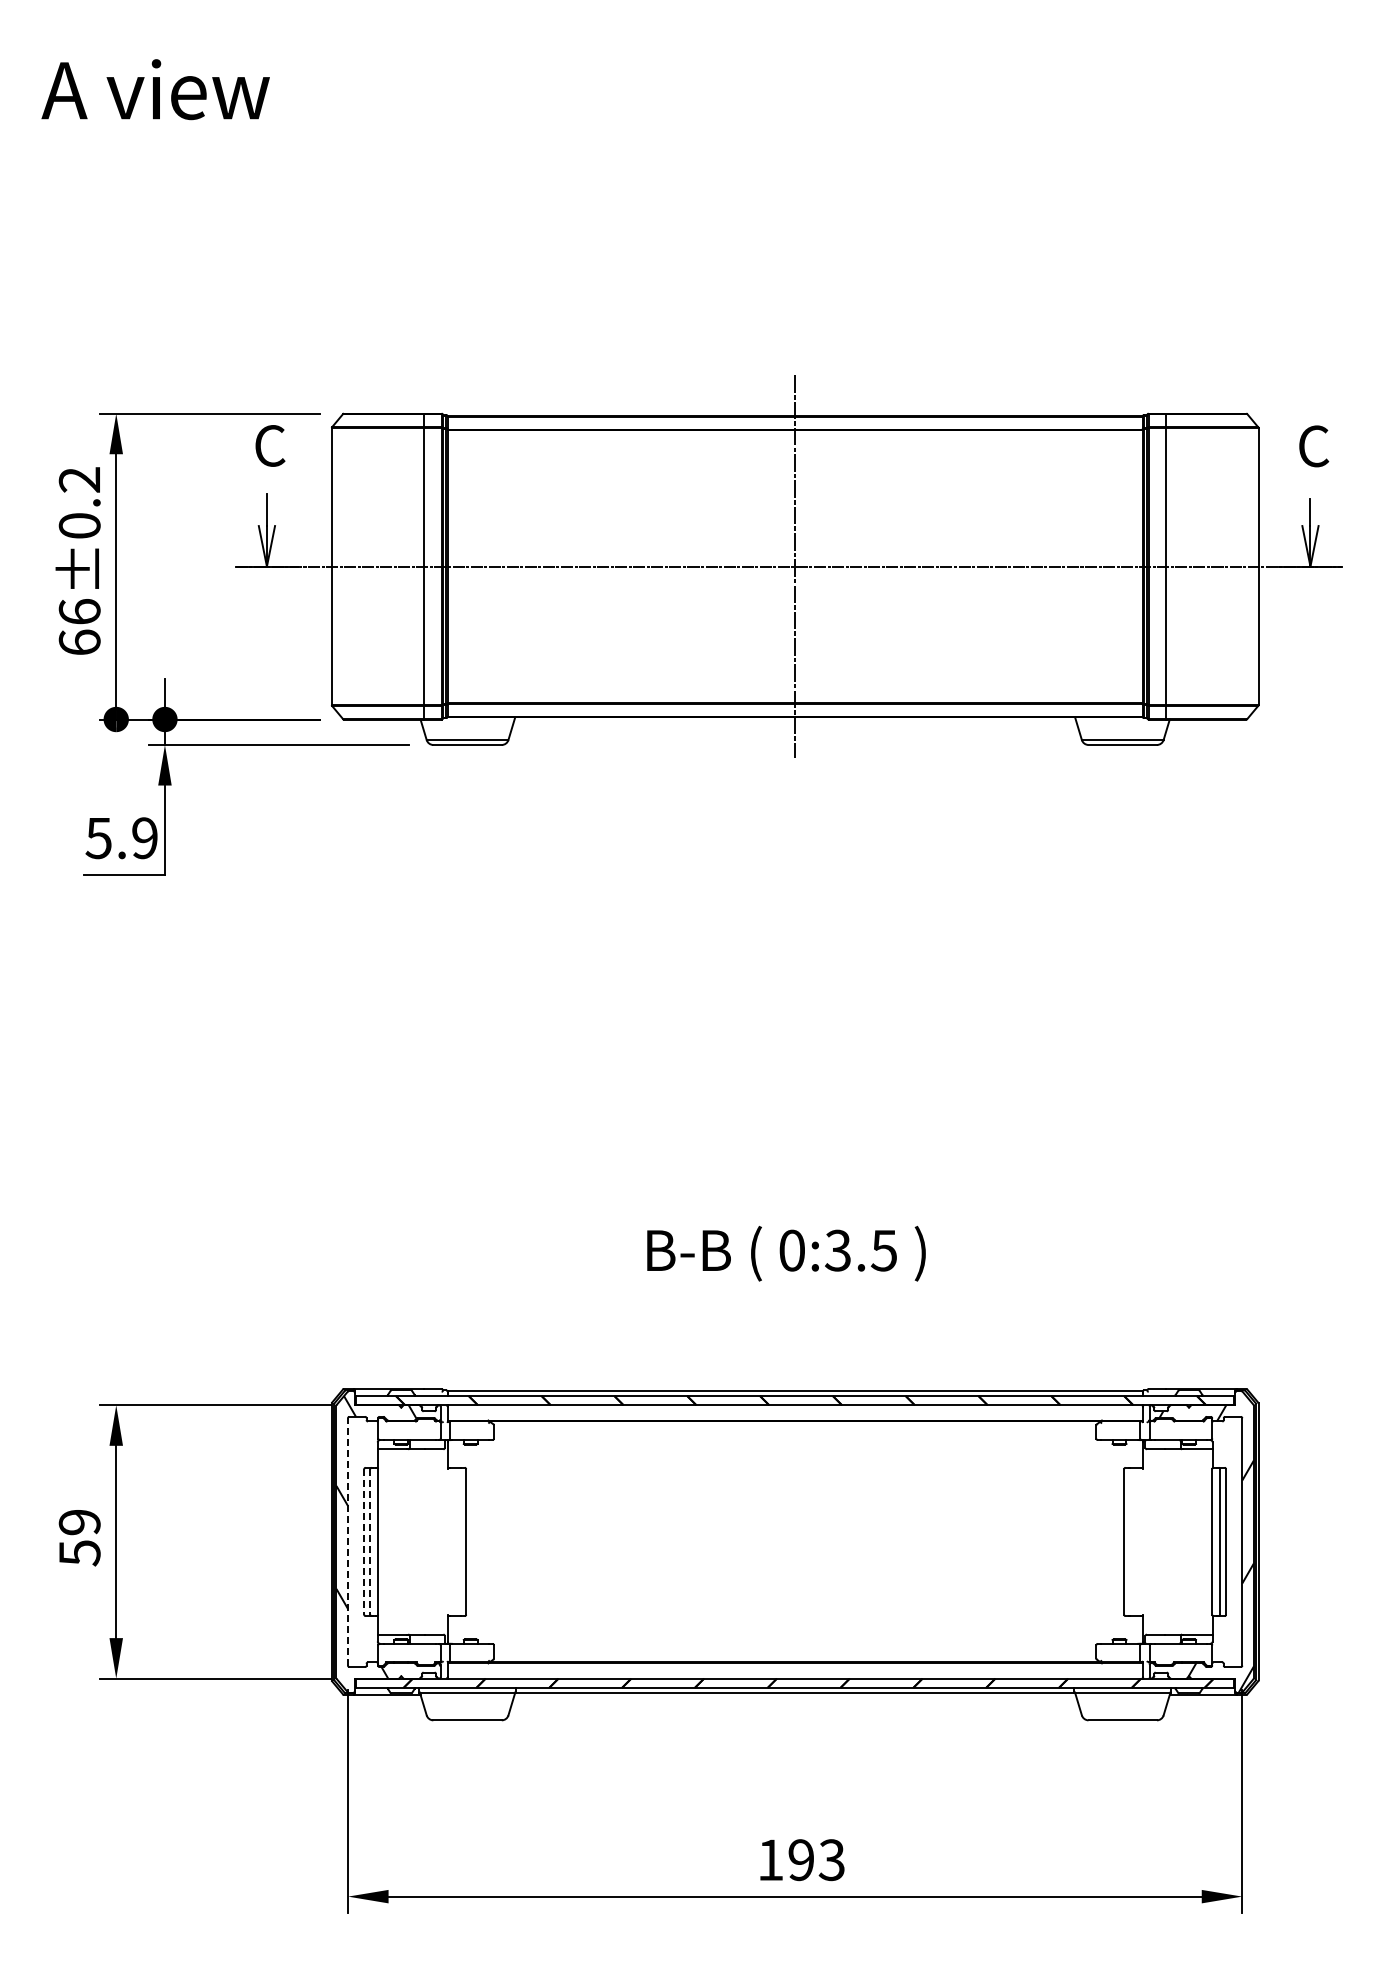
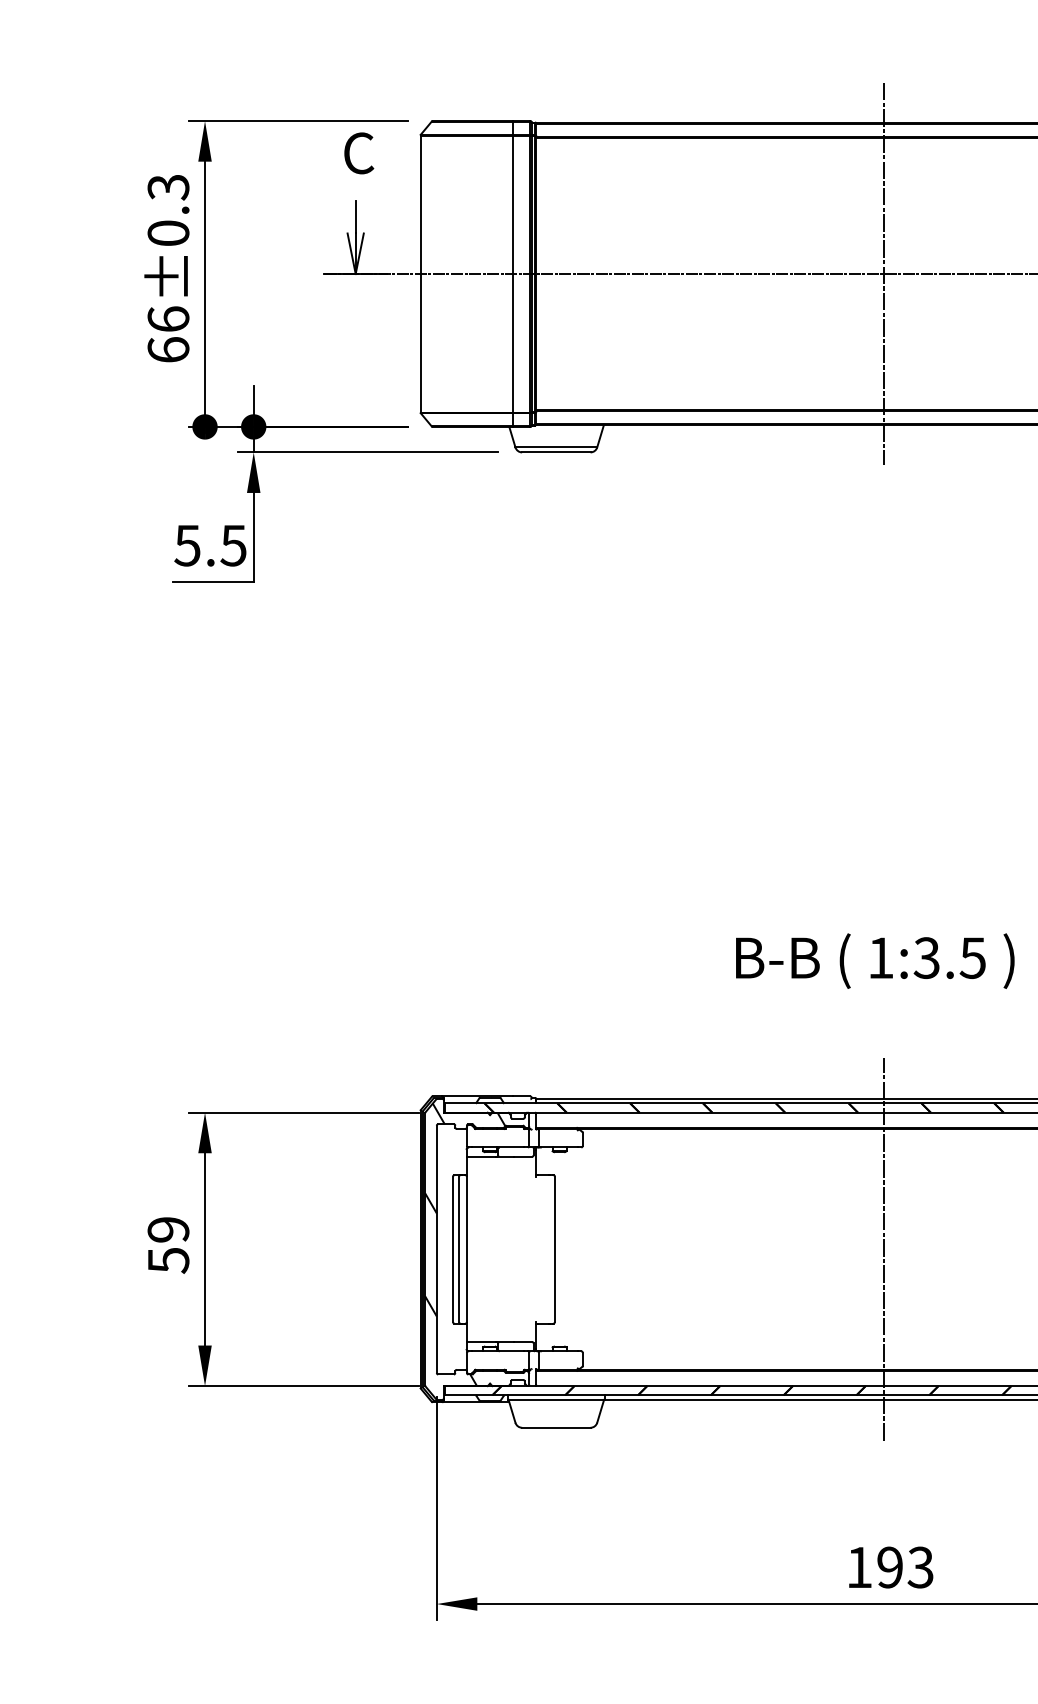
text: (79, 480) -> (168, 187), 66±0.2 -> 66±0.3
text: (144, 838) -> (233, 545), 5.9 -> 5.5
text: (791, 1250) -> (880, 957), 0:3.5 -> 1:3.5
line: (348, 1541) -> (437, 1248), dashed -> solid
line: (364, 1541) -> (453, 1248), dashed -> solid
line: (370, 1541) -> (459, 1248), dashed -> solid
line: (795, 1541) -> (884, 1248), added

